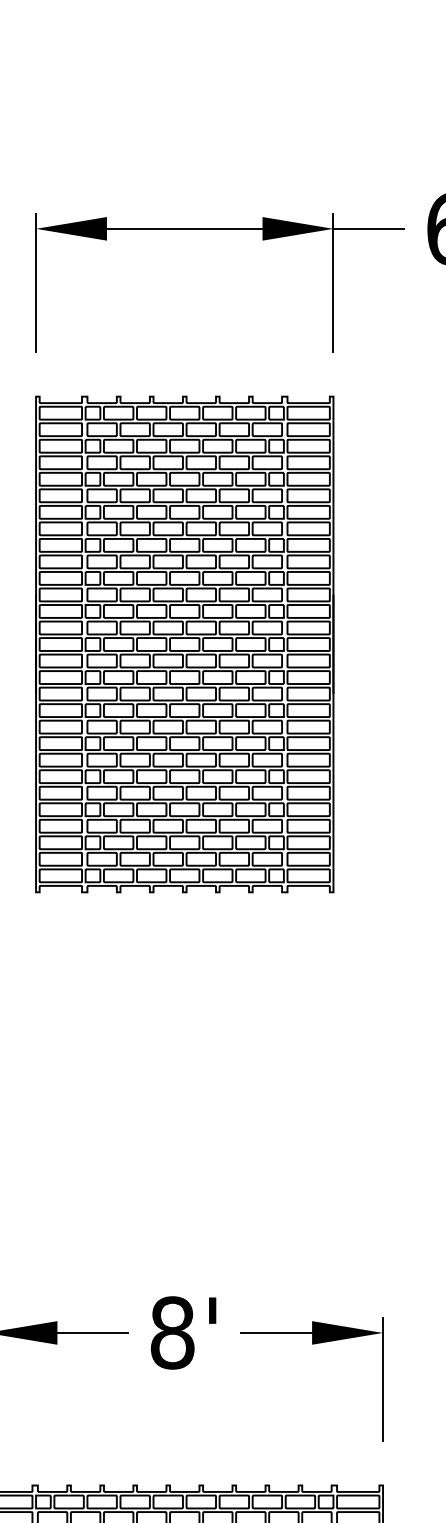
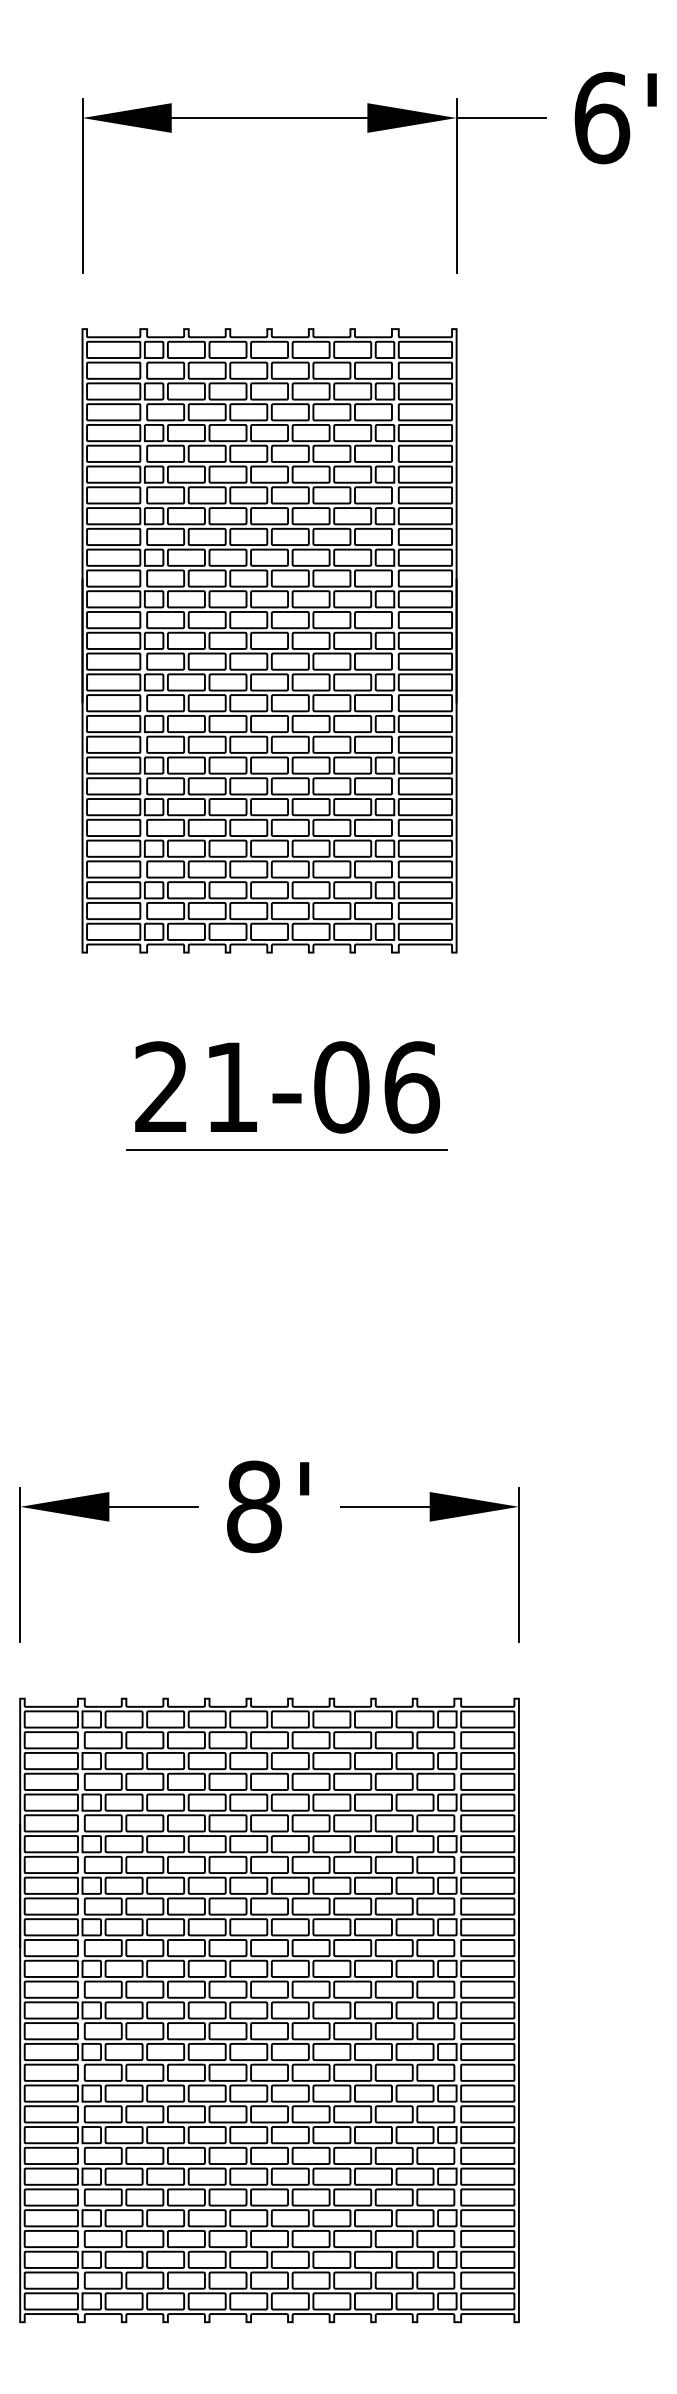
part: (198, 1005) -> (286, 1095), added

